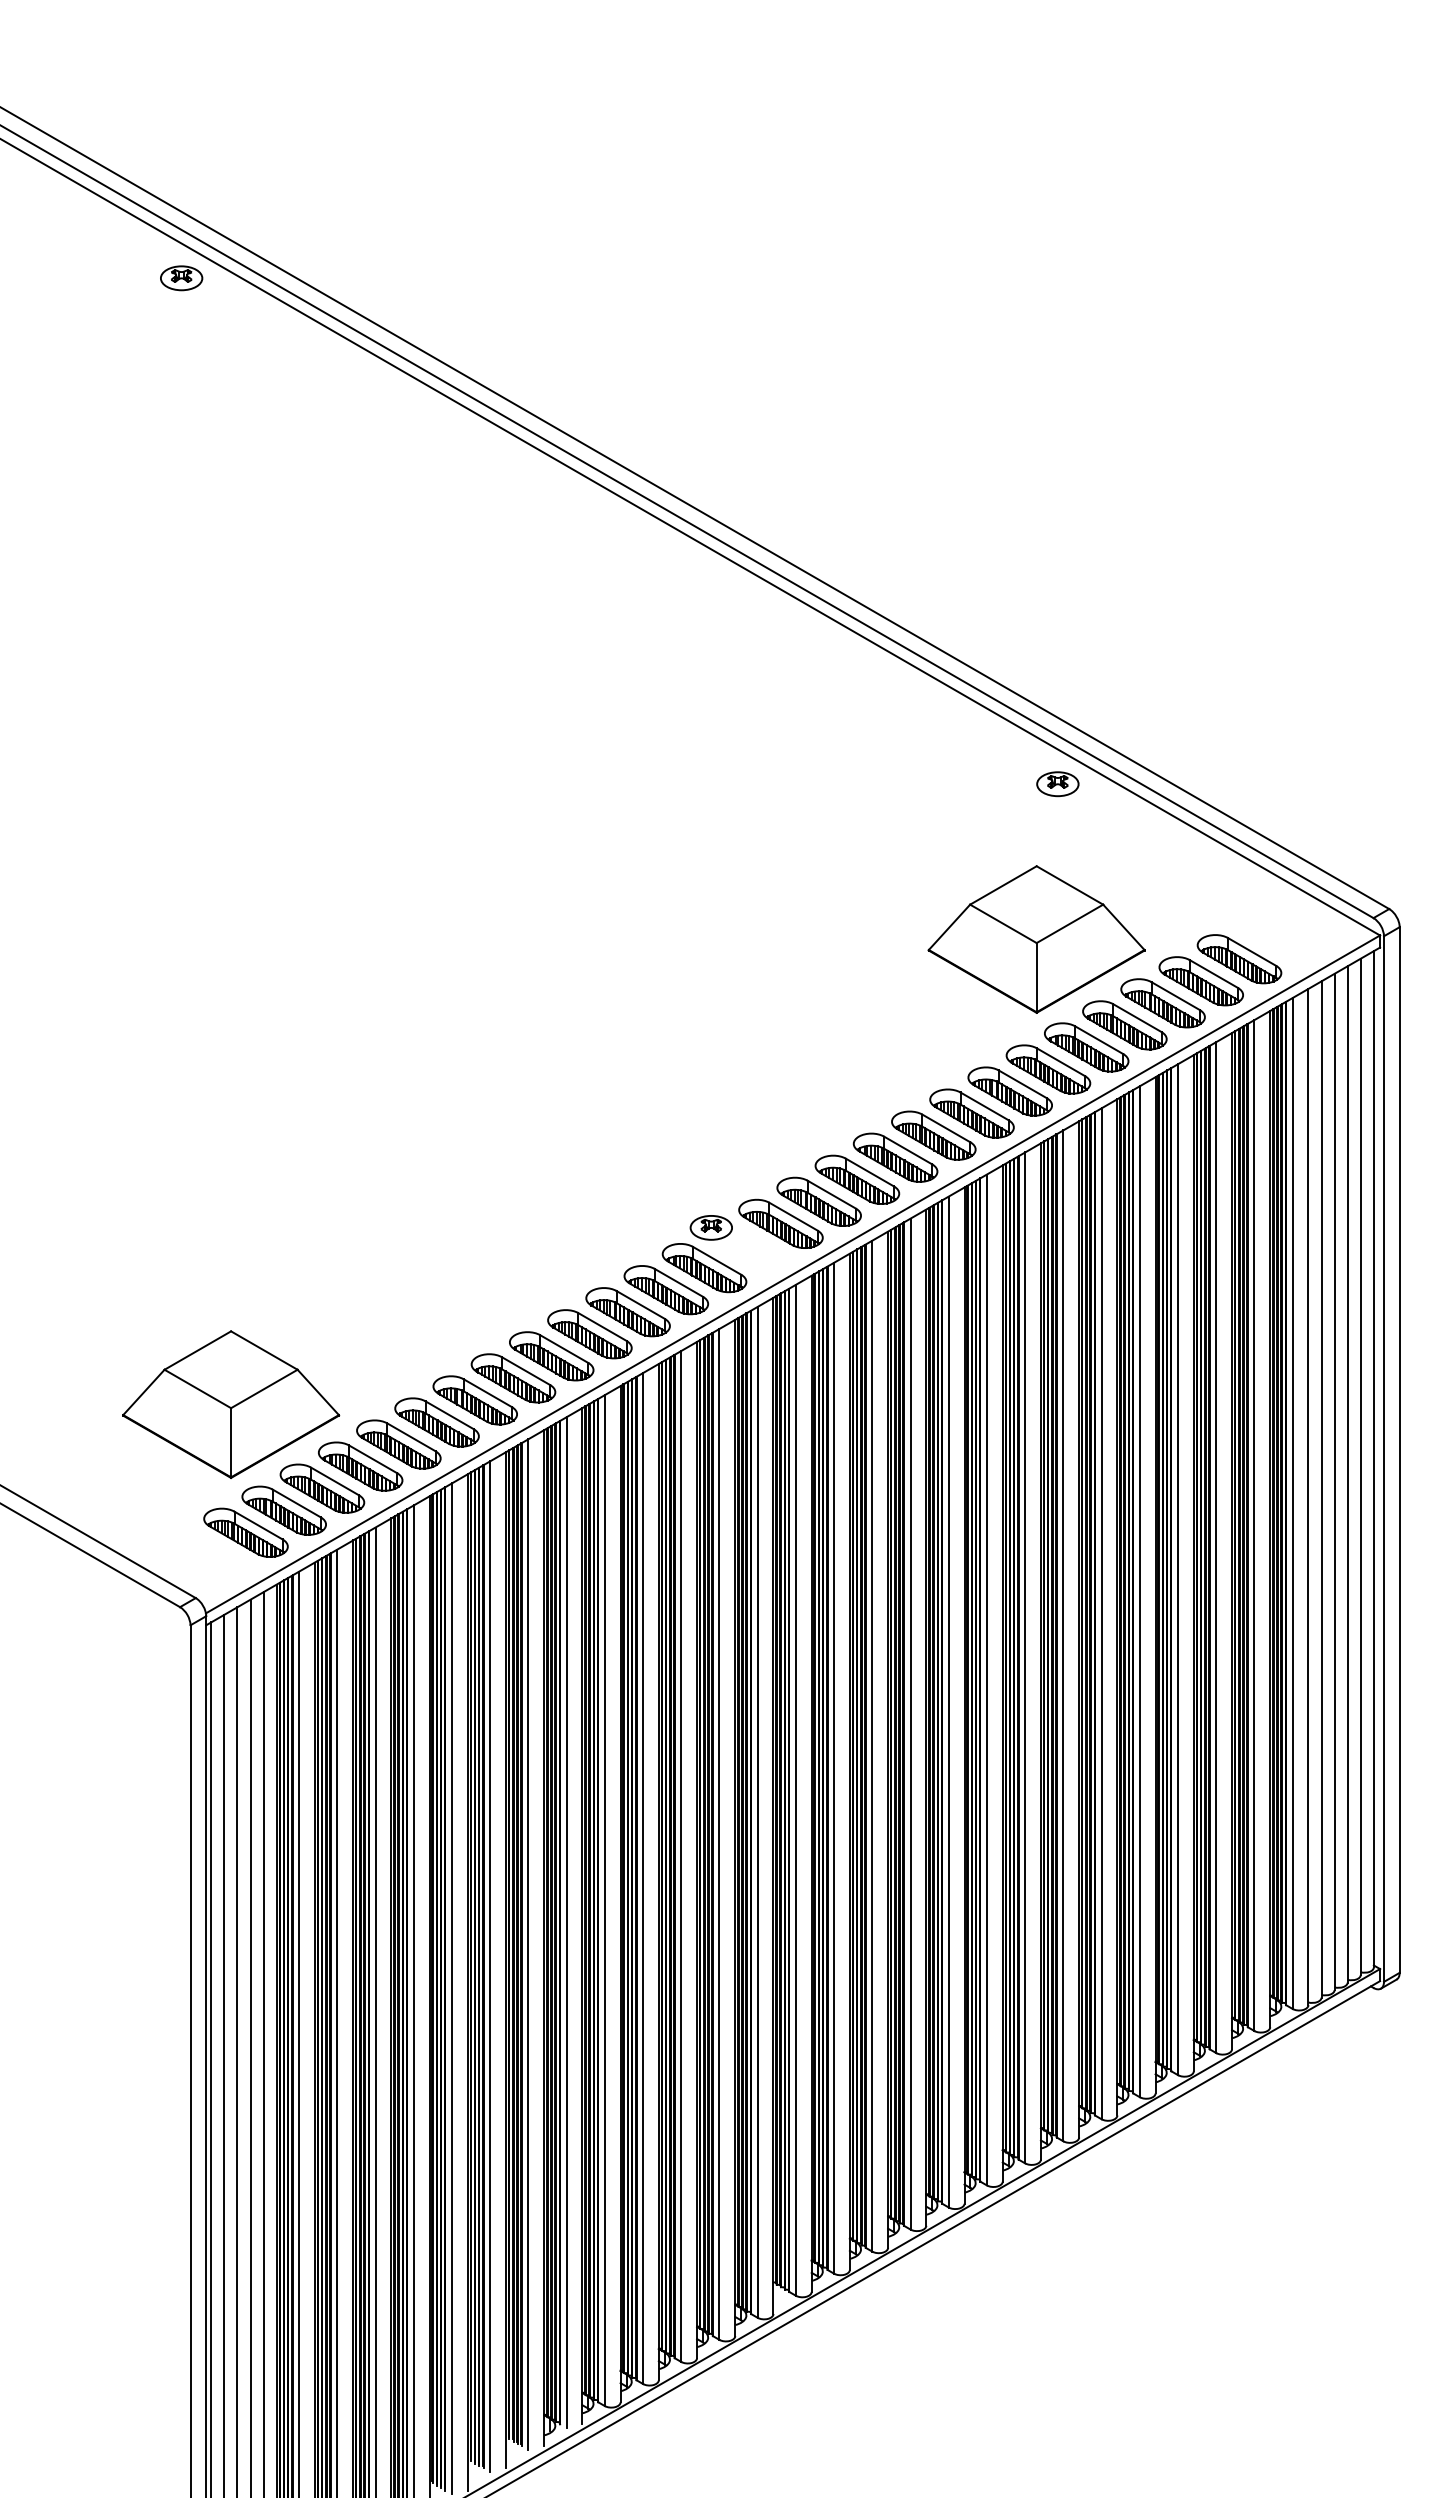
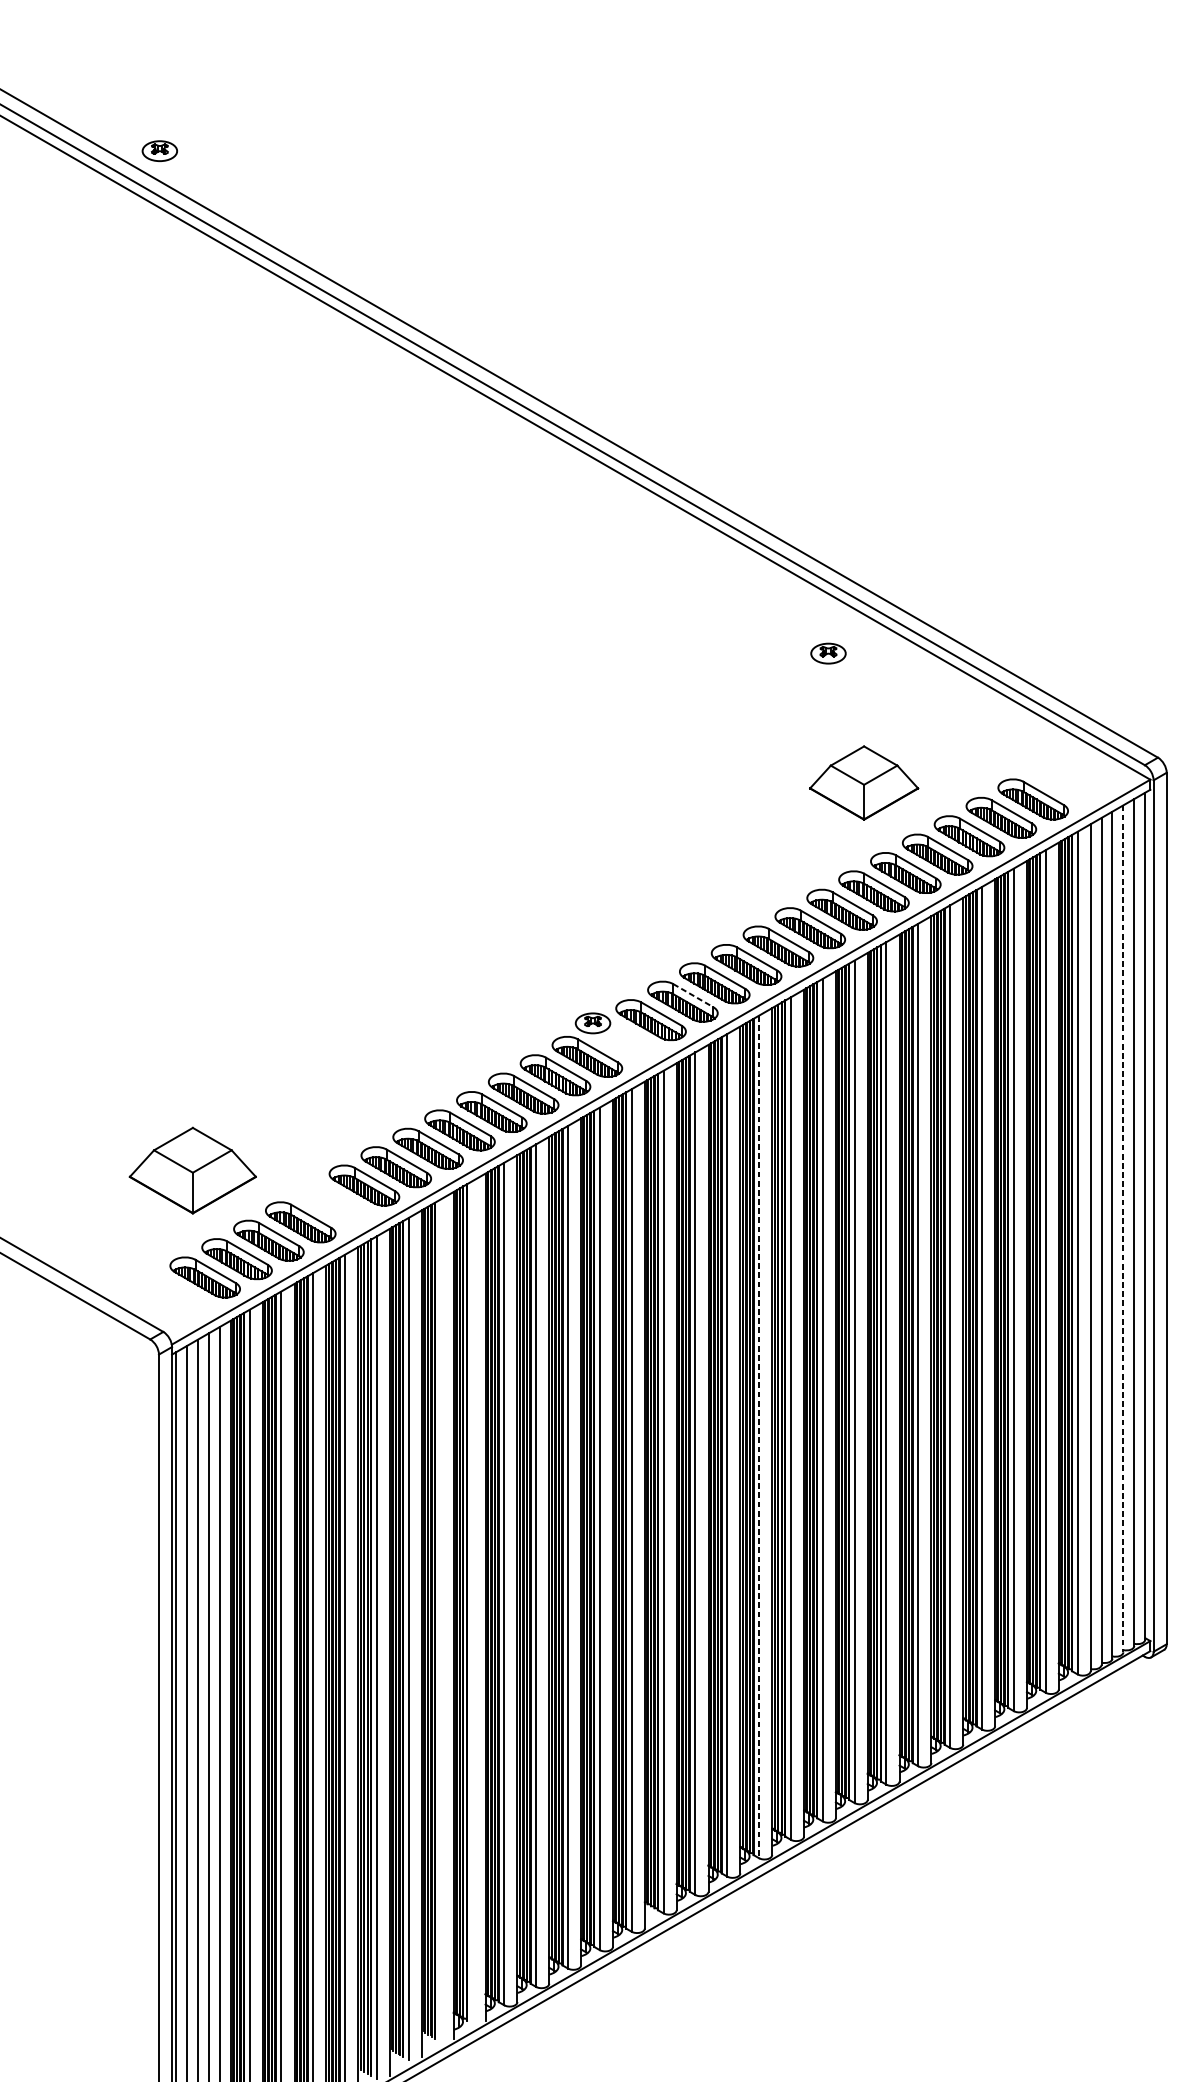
part: (181, 278) -> (159, 151), moved
part: (1057, 784) -> (828, 653), moved
part: (1036, 939) -> (864, 783), size x0.6
line: (831, 1194) -> (693, 995), solid -> dashed
part: (231, 1404) -> (193, 1170), size x0.7
part: (398, 1444) -> (332, 1203), removed
line: (1347, 1474) -> (1123, 1228), solid -> dashed
line: (910, 1724) -> (759, 1437), solid -> dashed
line: (566, 1922) -> (472, 1602), removed
line: (528, 1944) -> (440, 1620), removed

